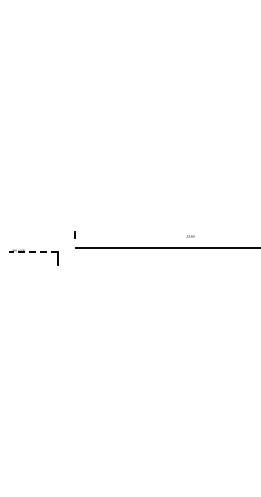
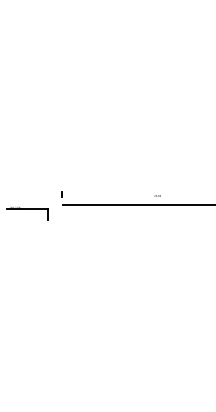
line: (33, 251) -> (27, 208), dashed -> solid

